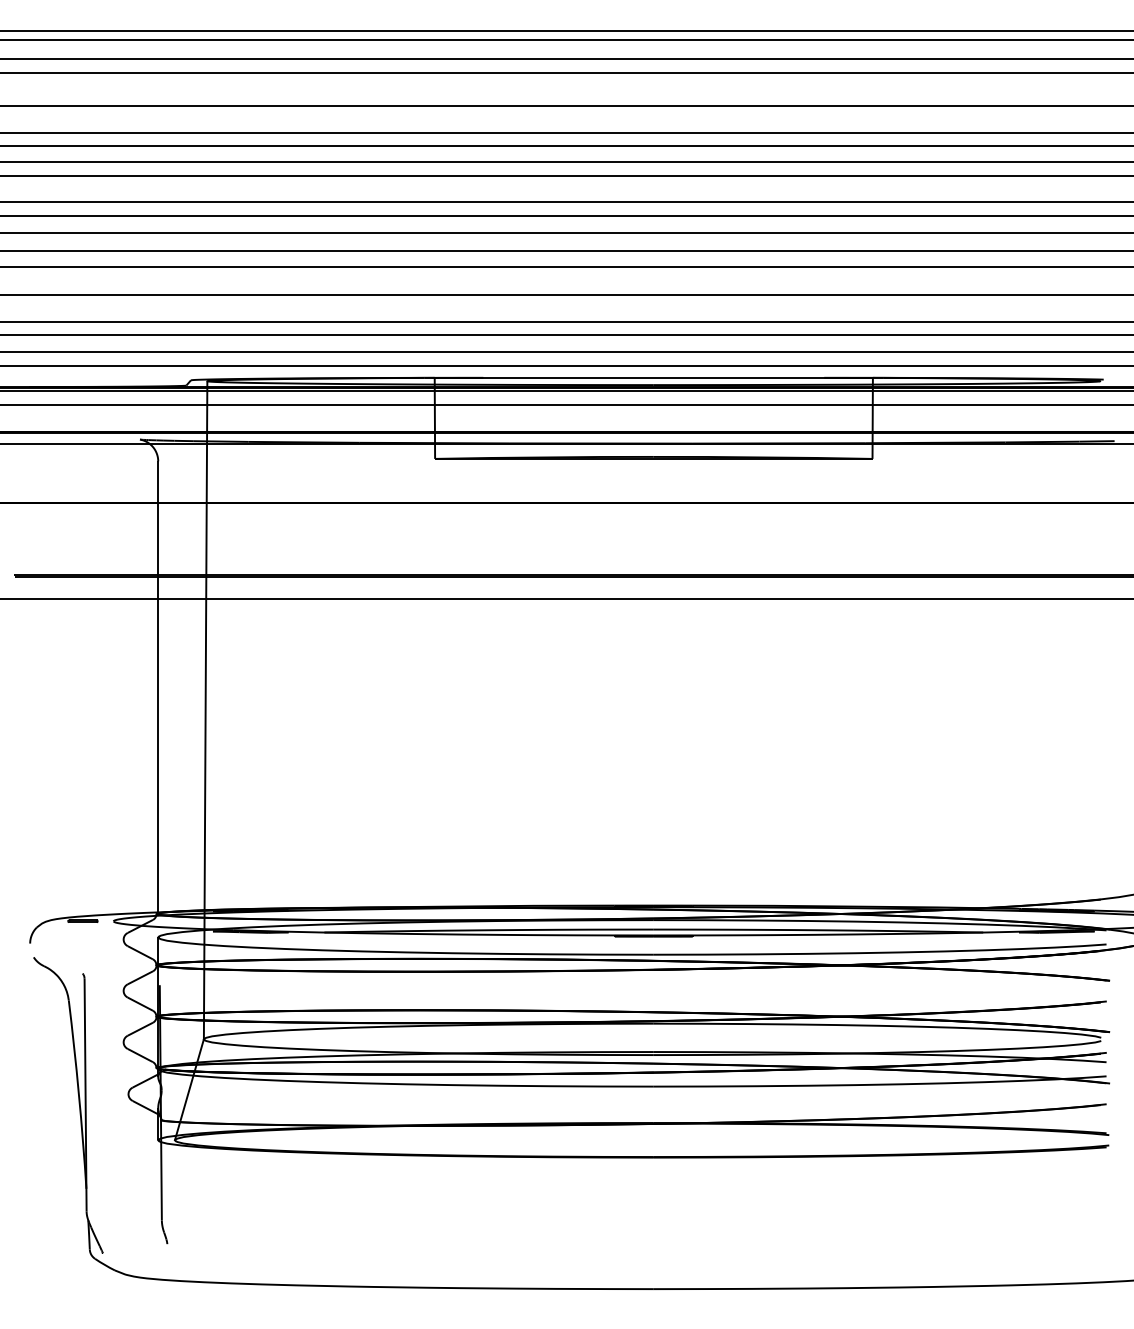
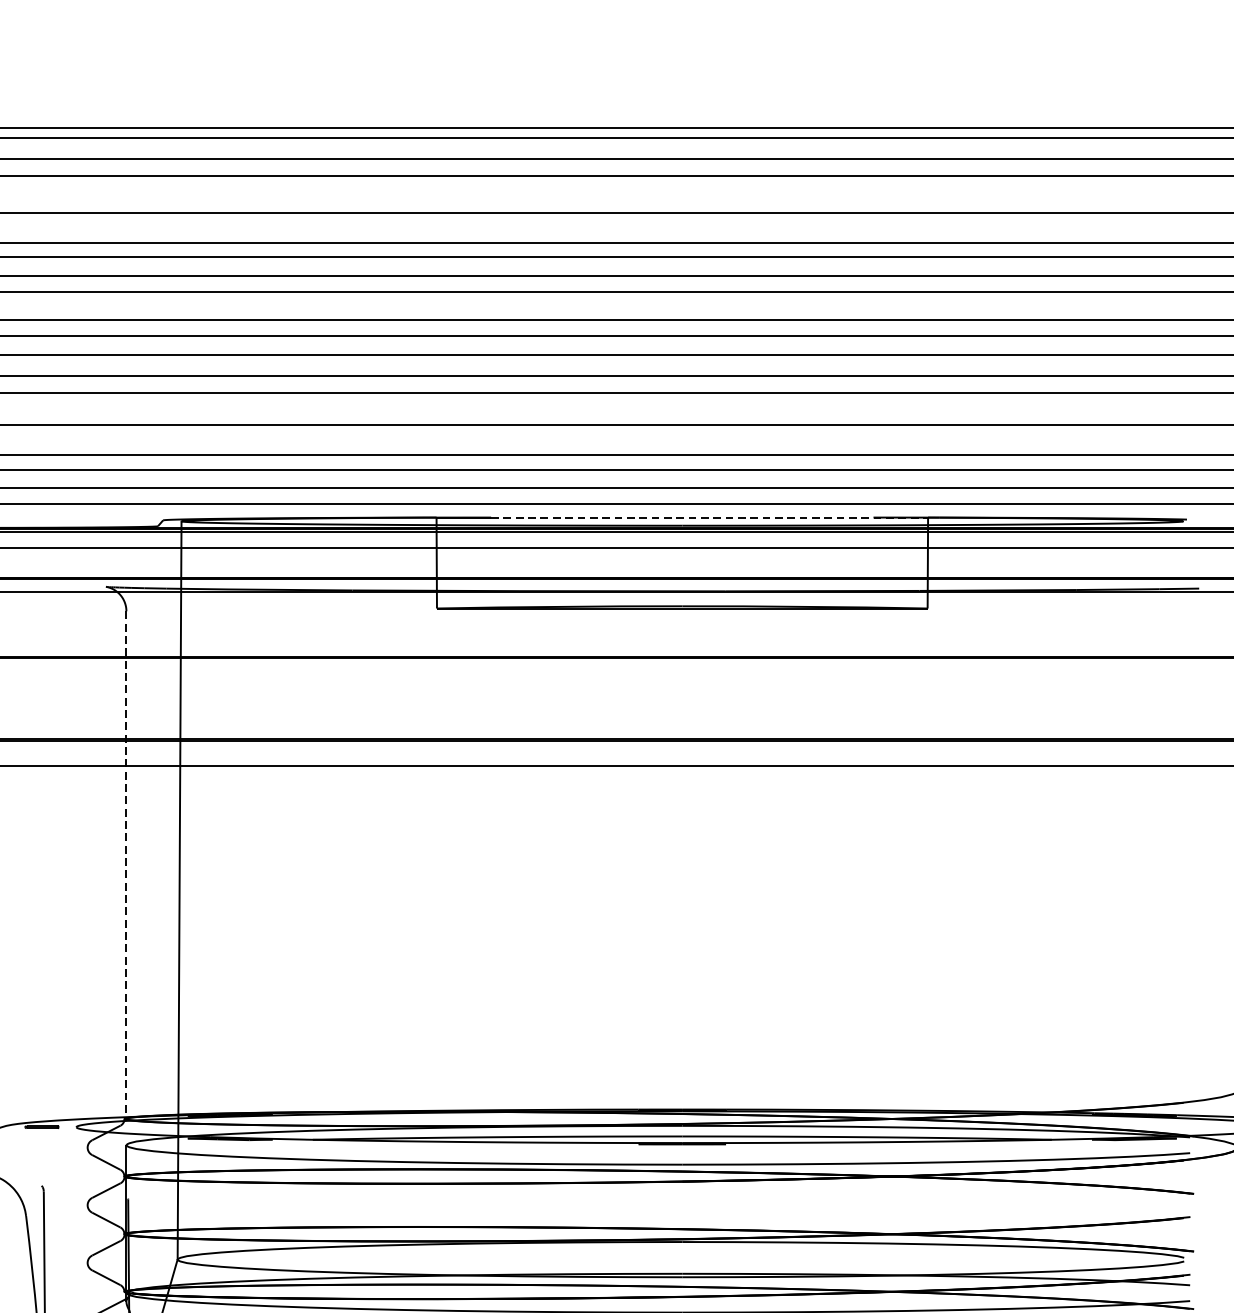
line: (678, 377) -> (710, 517), solid -> dashed
line: (158, 688) -> (126, 866), solid -> dashed

